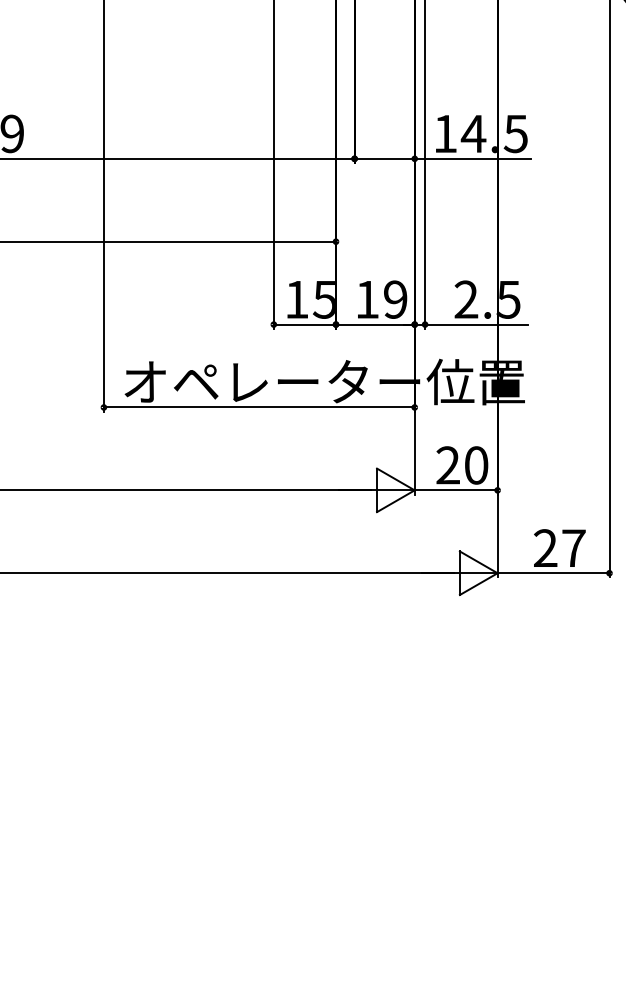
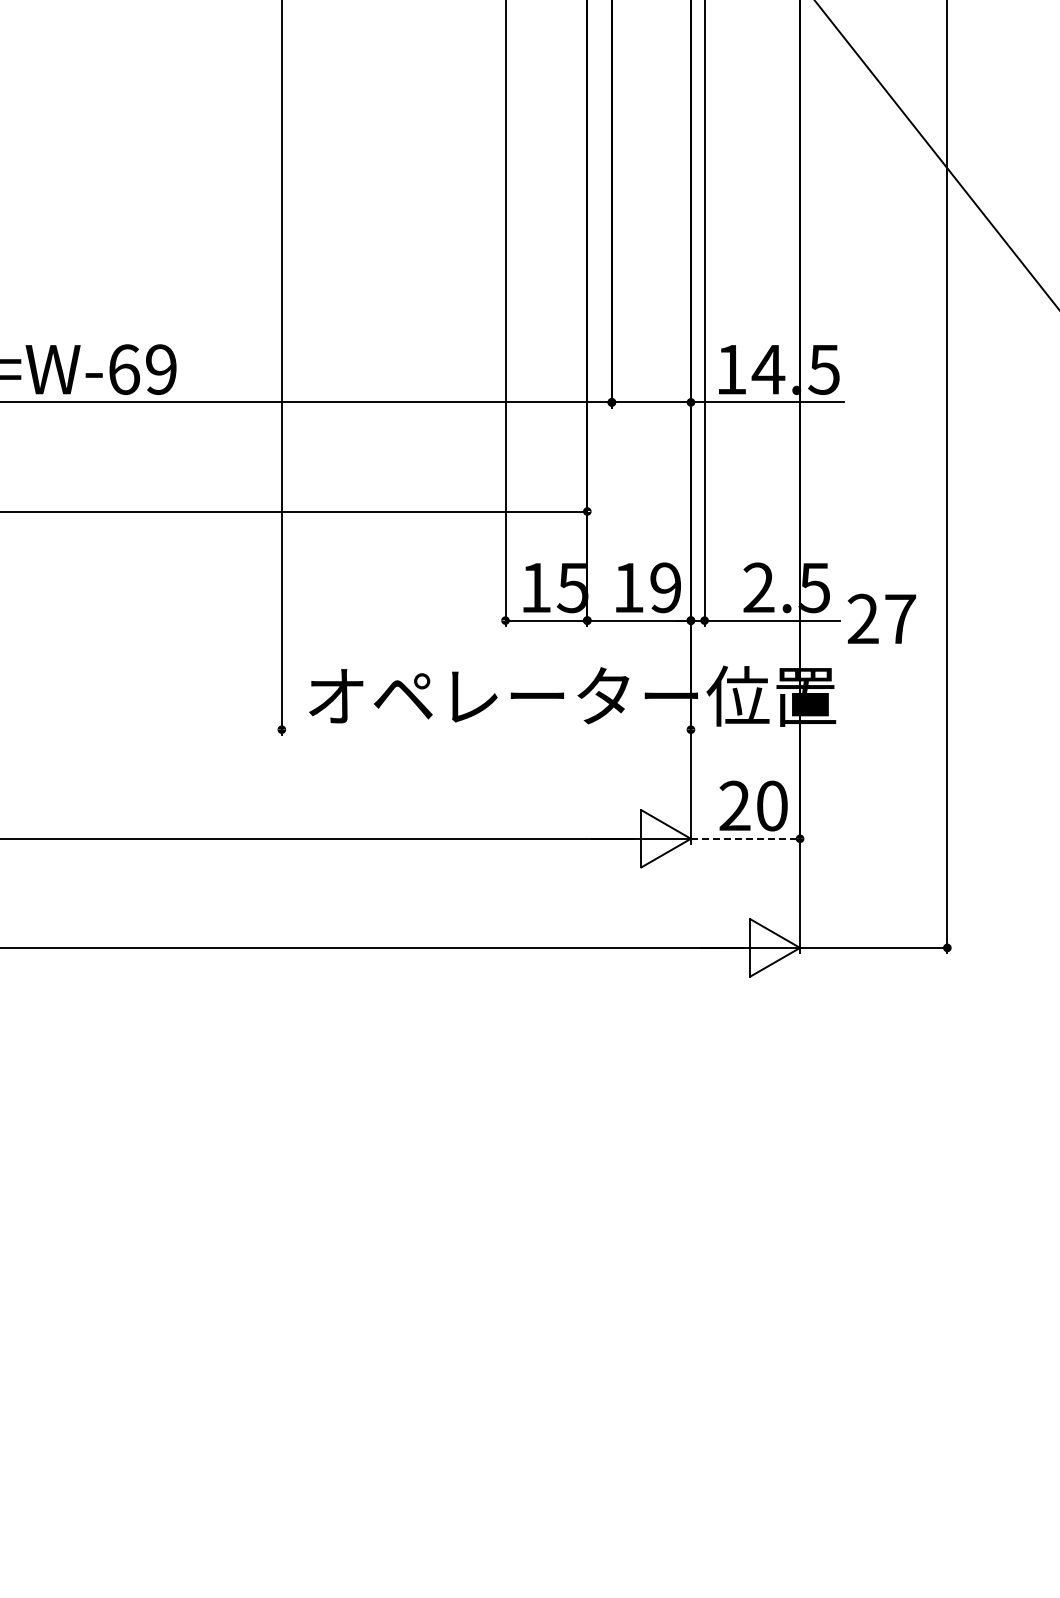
line: (258, 407) -> (485, 729), removed
line: (456, 490) -> (745, 838), solid -> dashed
text: (560, 547) -> (882, 618), moved

